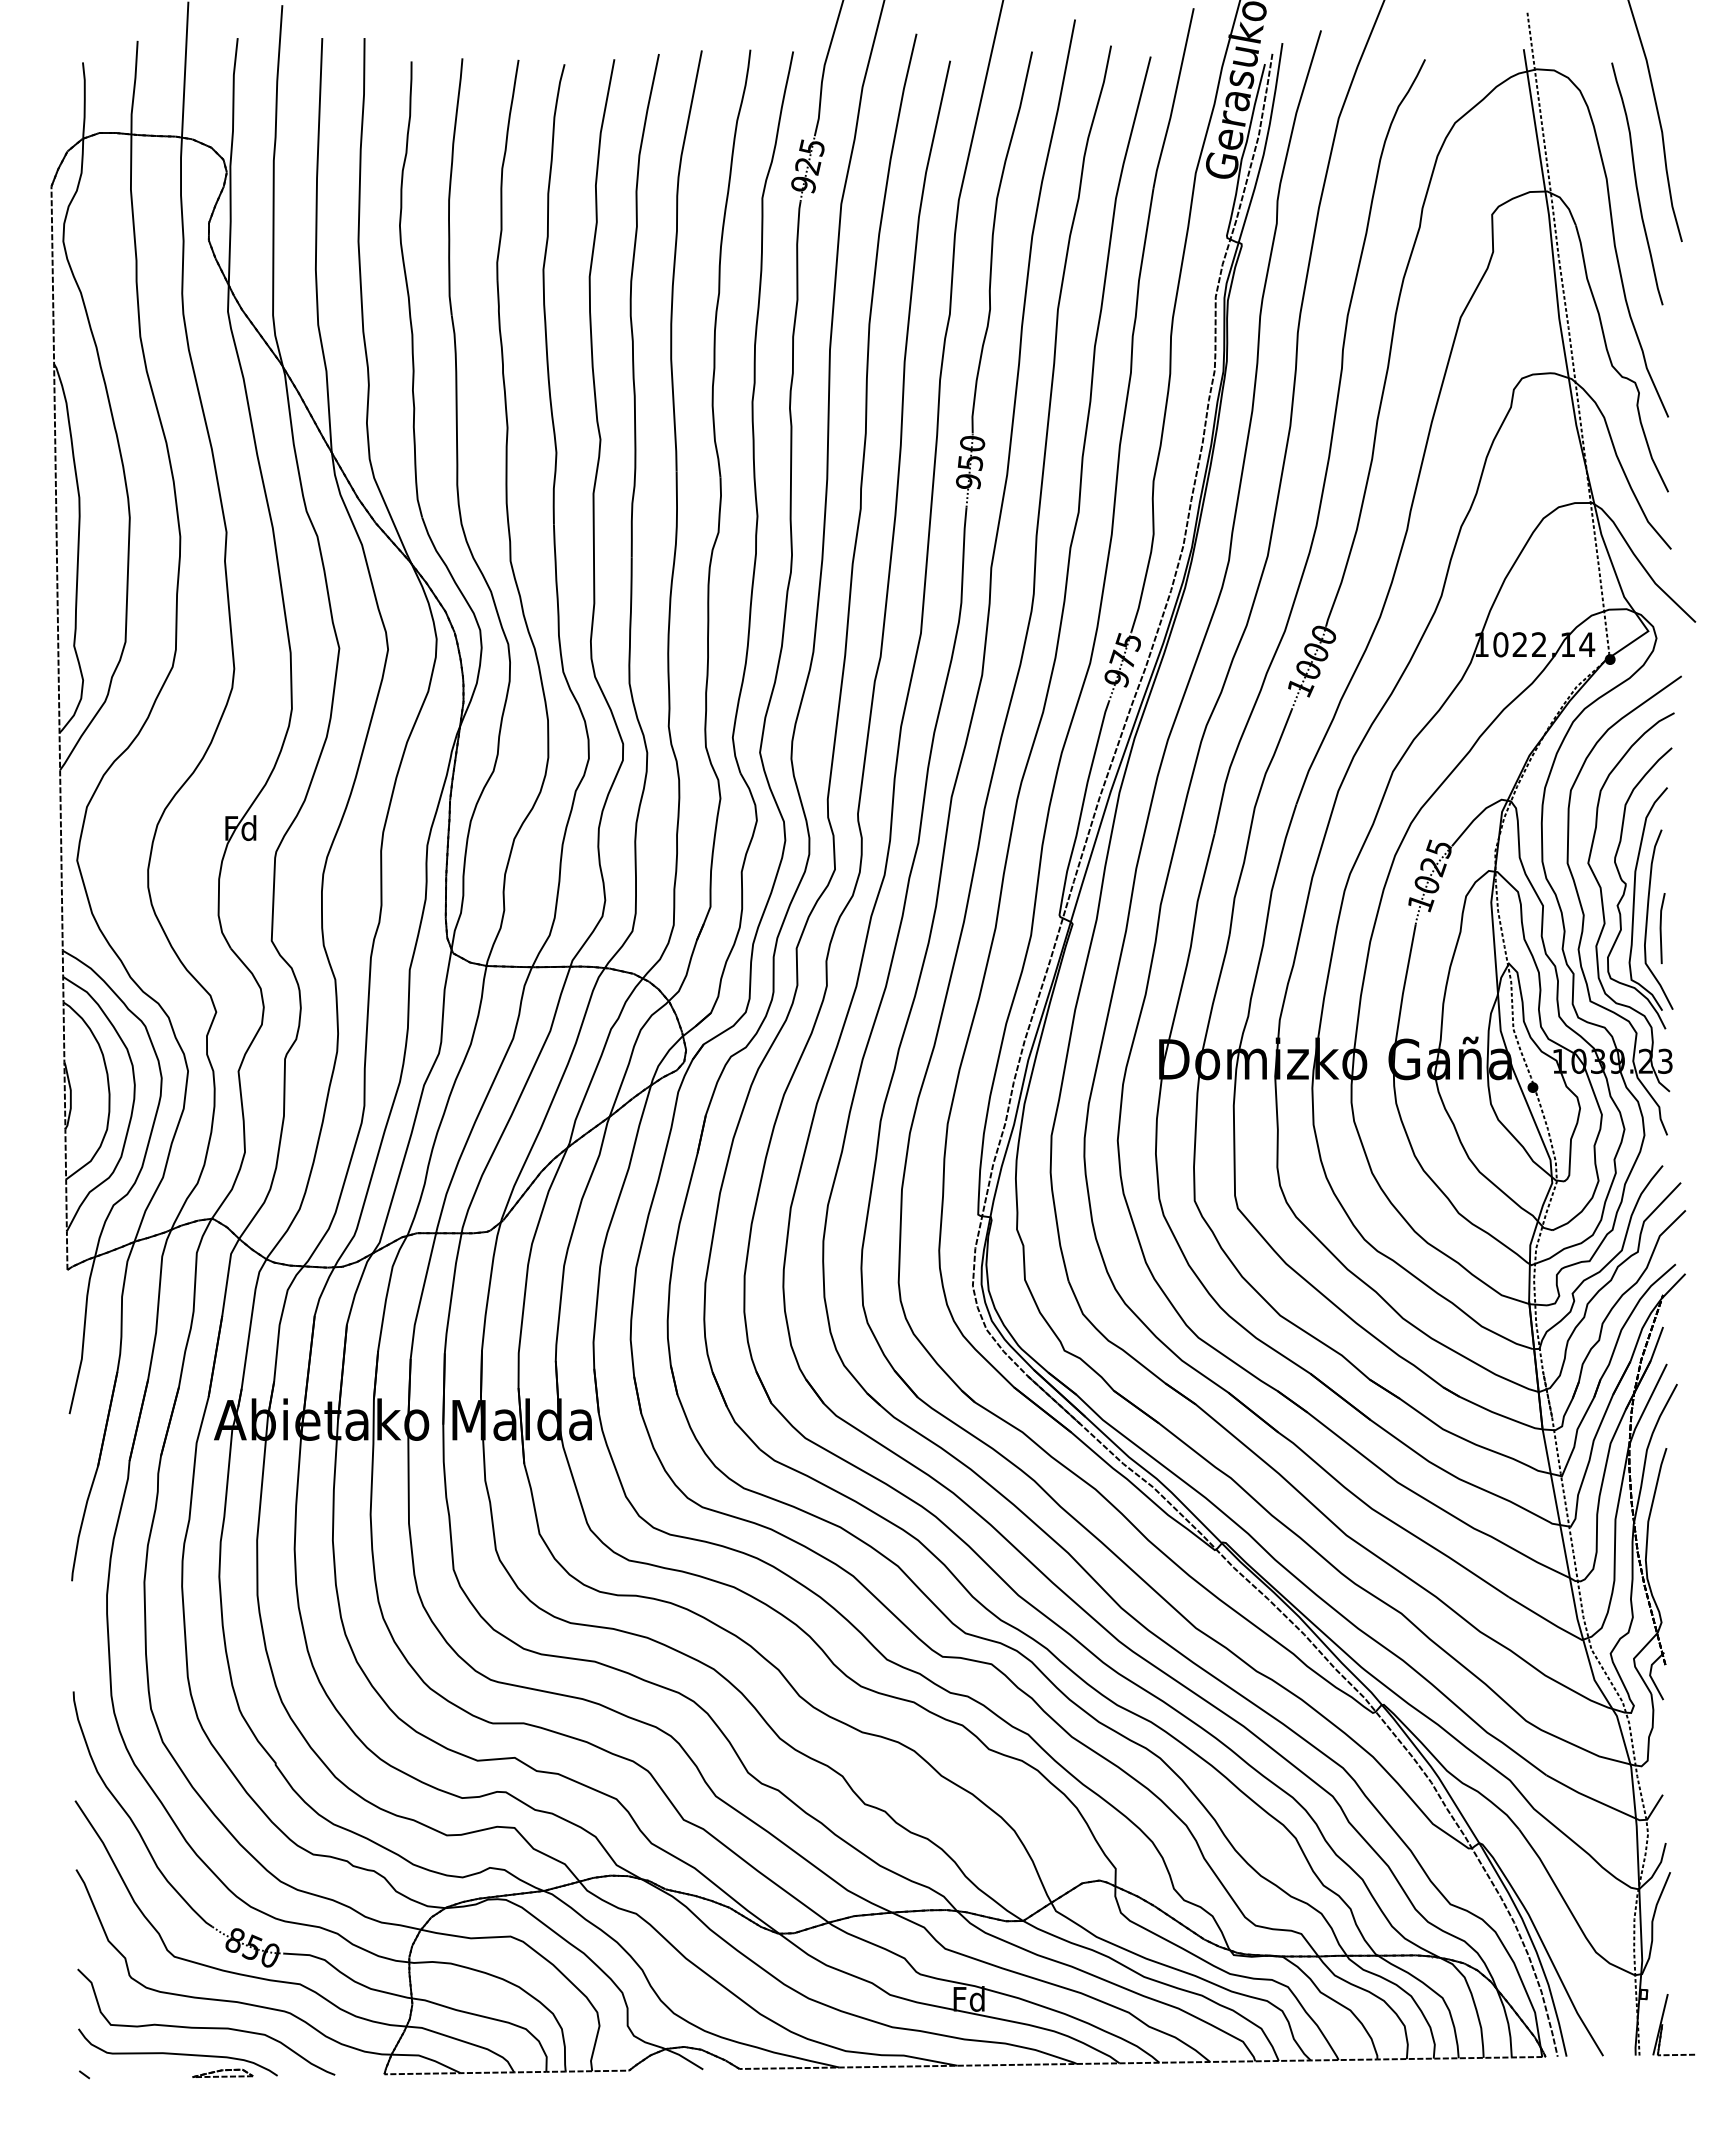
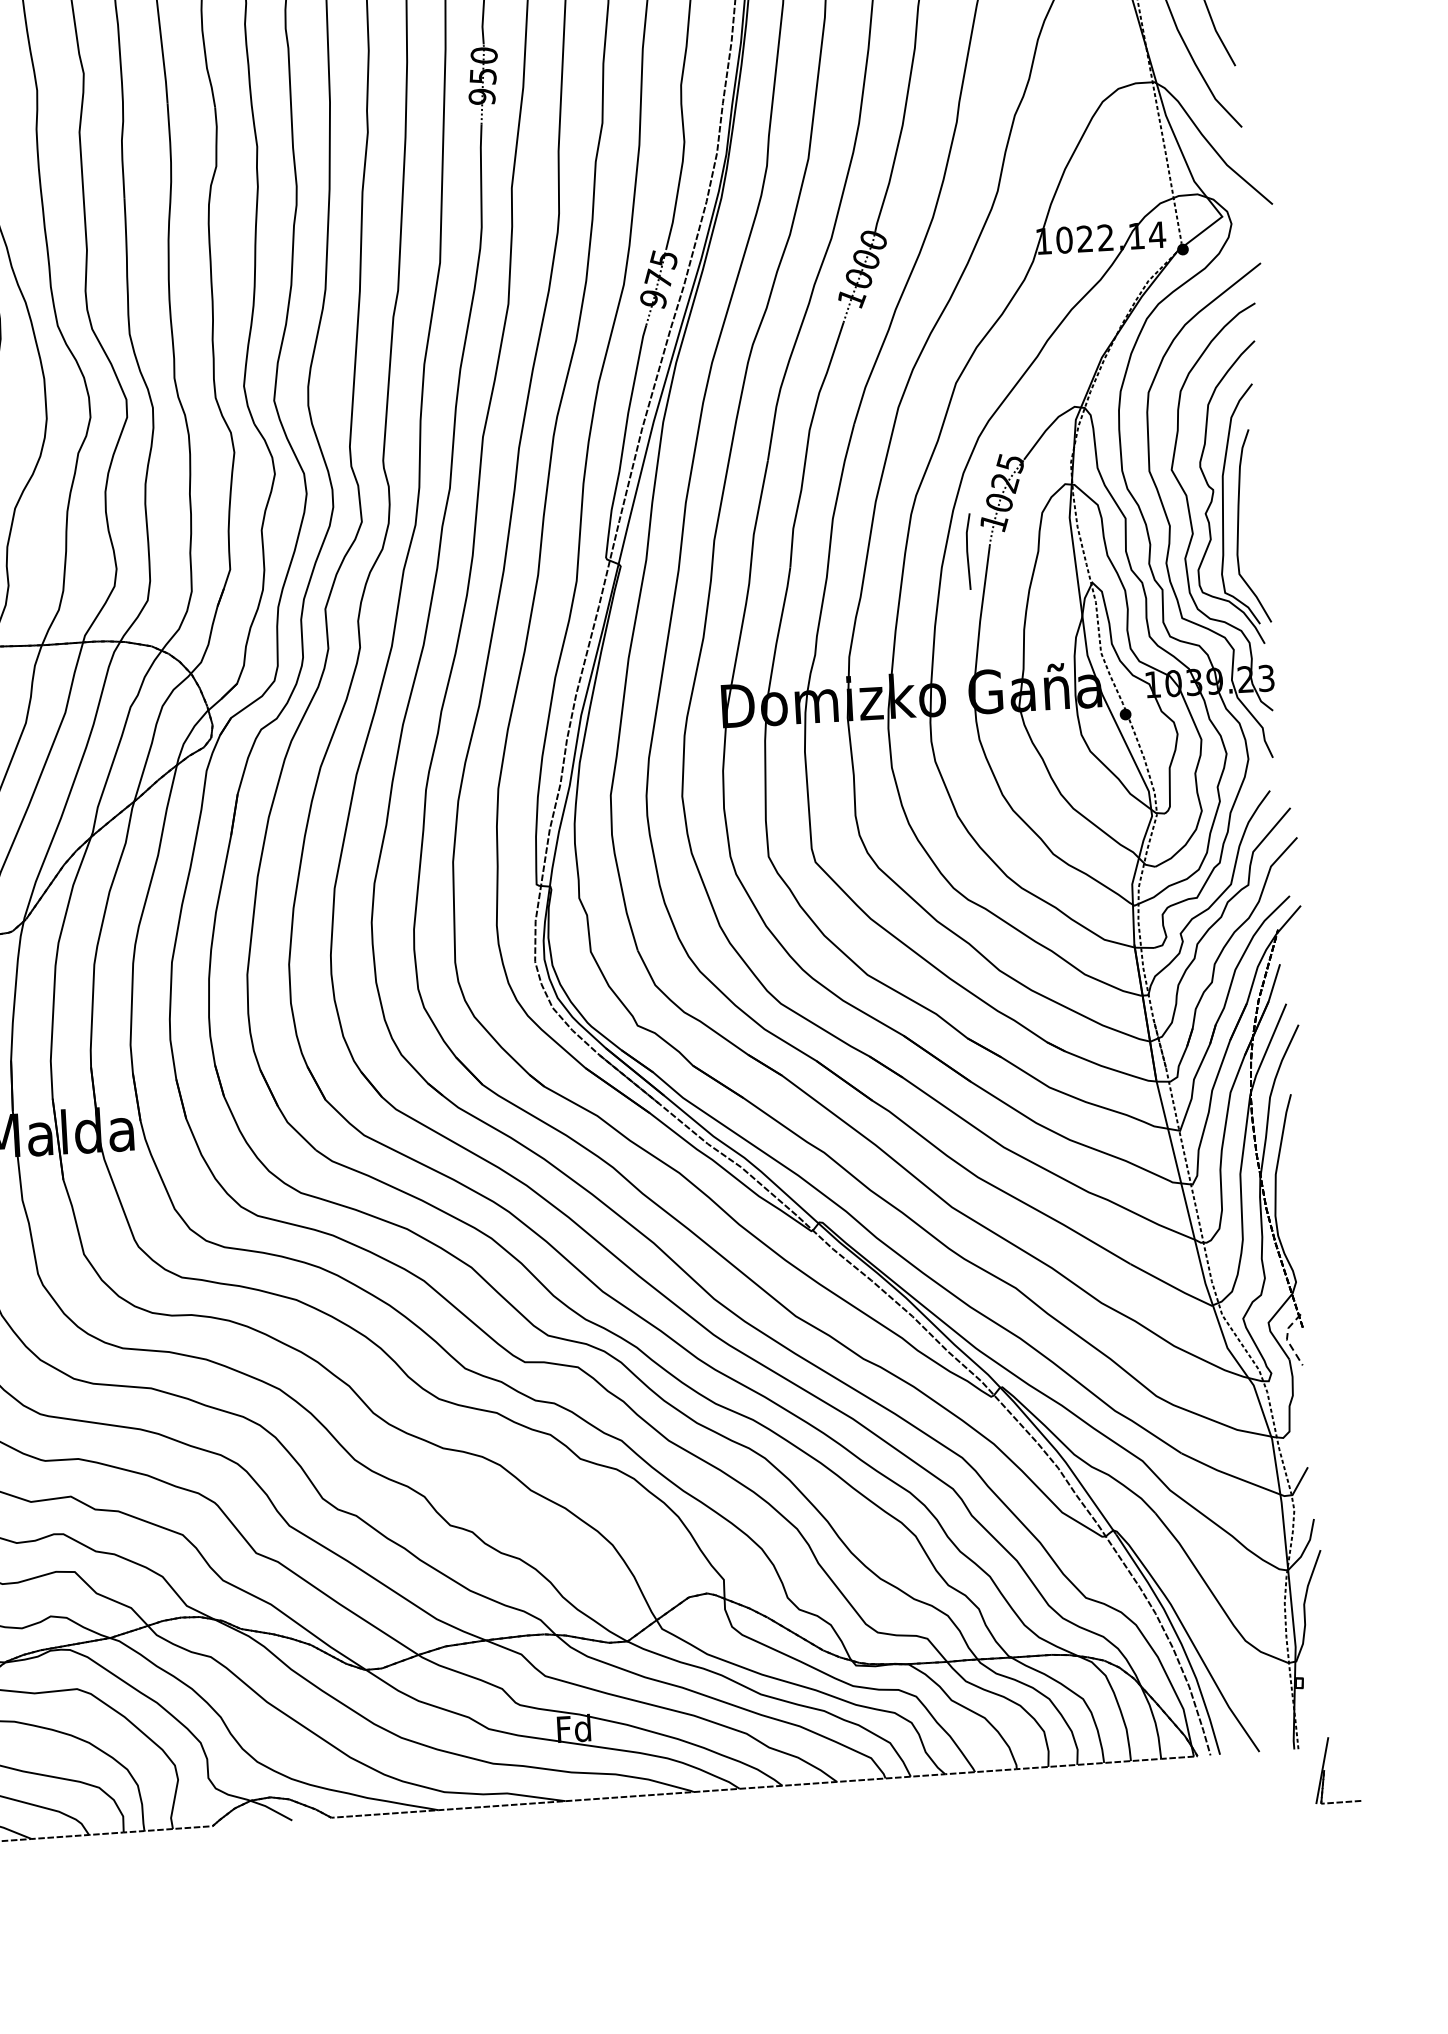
line: (1661, 928) -> (968, 551), moved
line: (1650, 1675) -> (1287, 1339), solid -> dashed
part: (1663, 2024) -> (1325, 1770), moved

